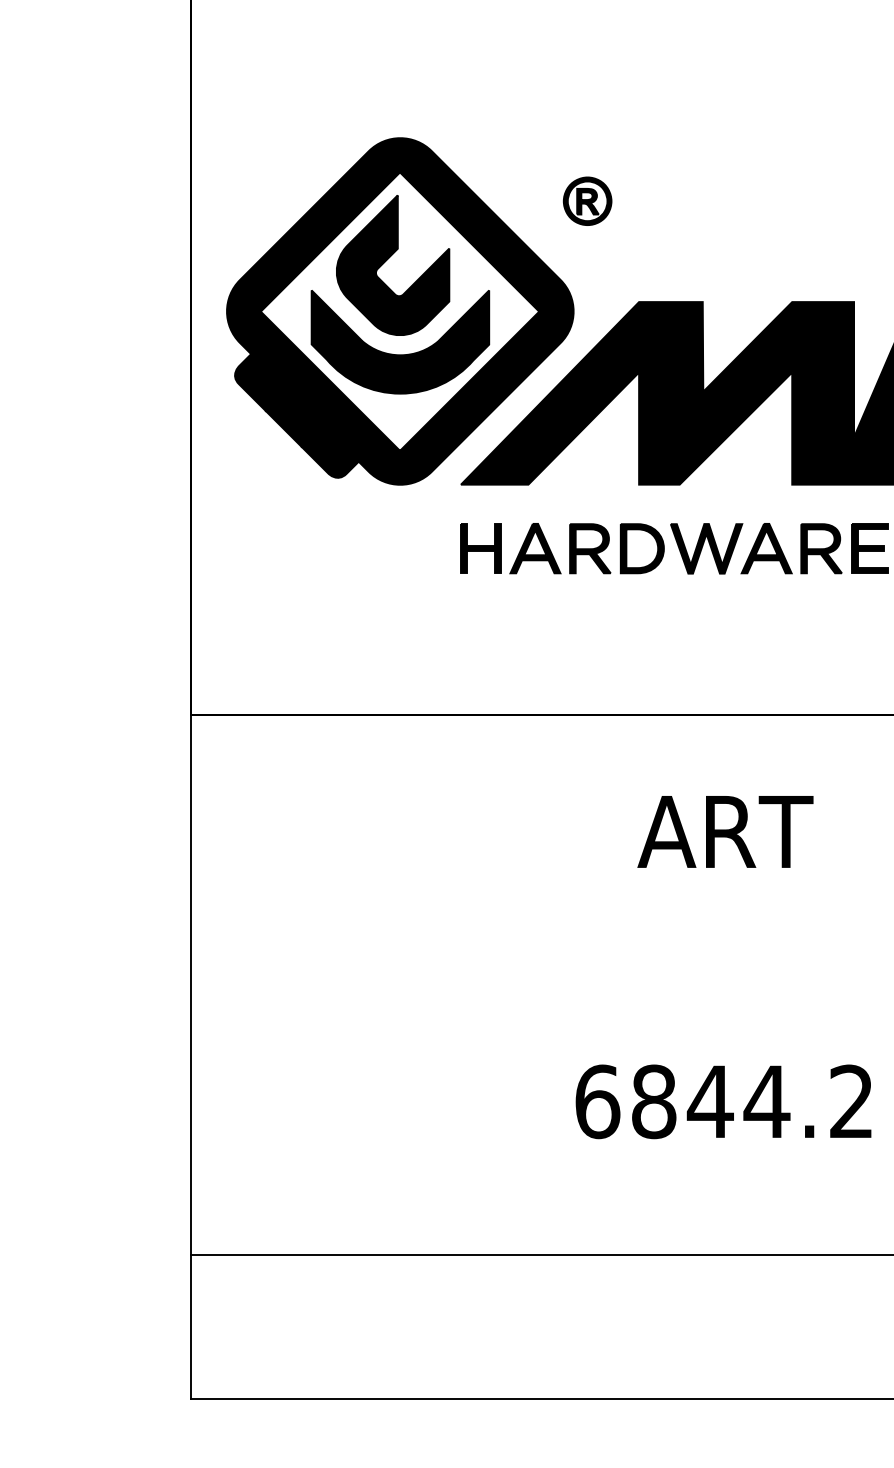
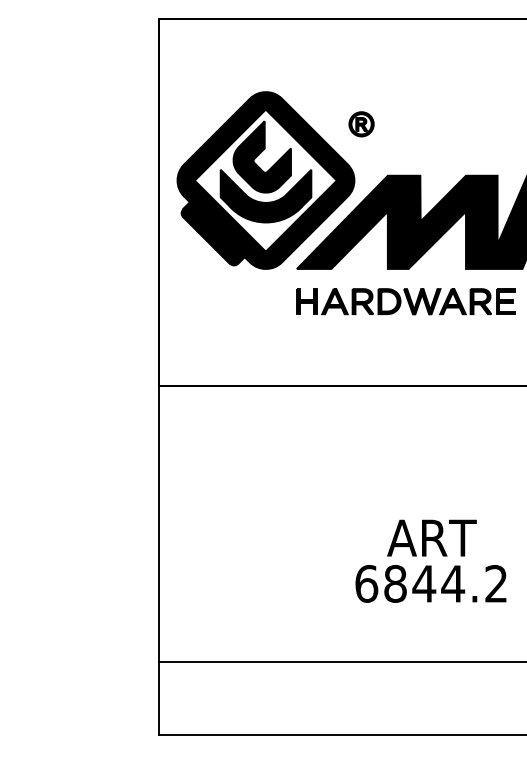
text: (724, 830) -> (431, 537), moved

